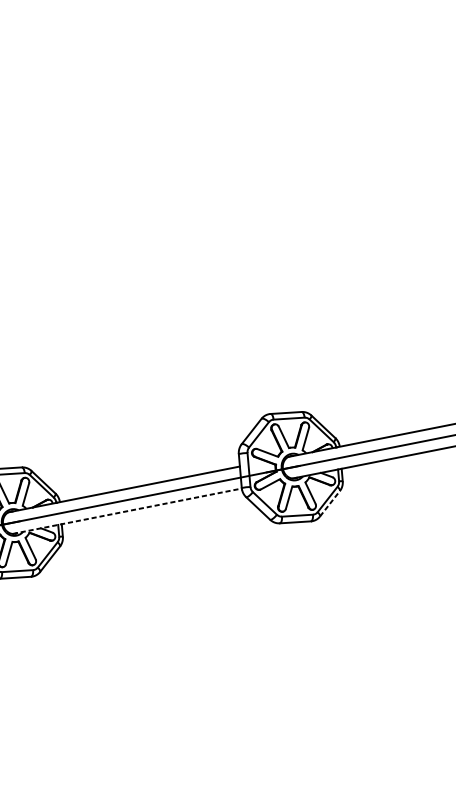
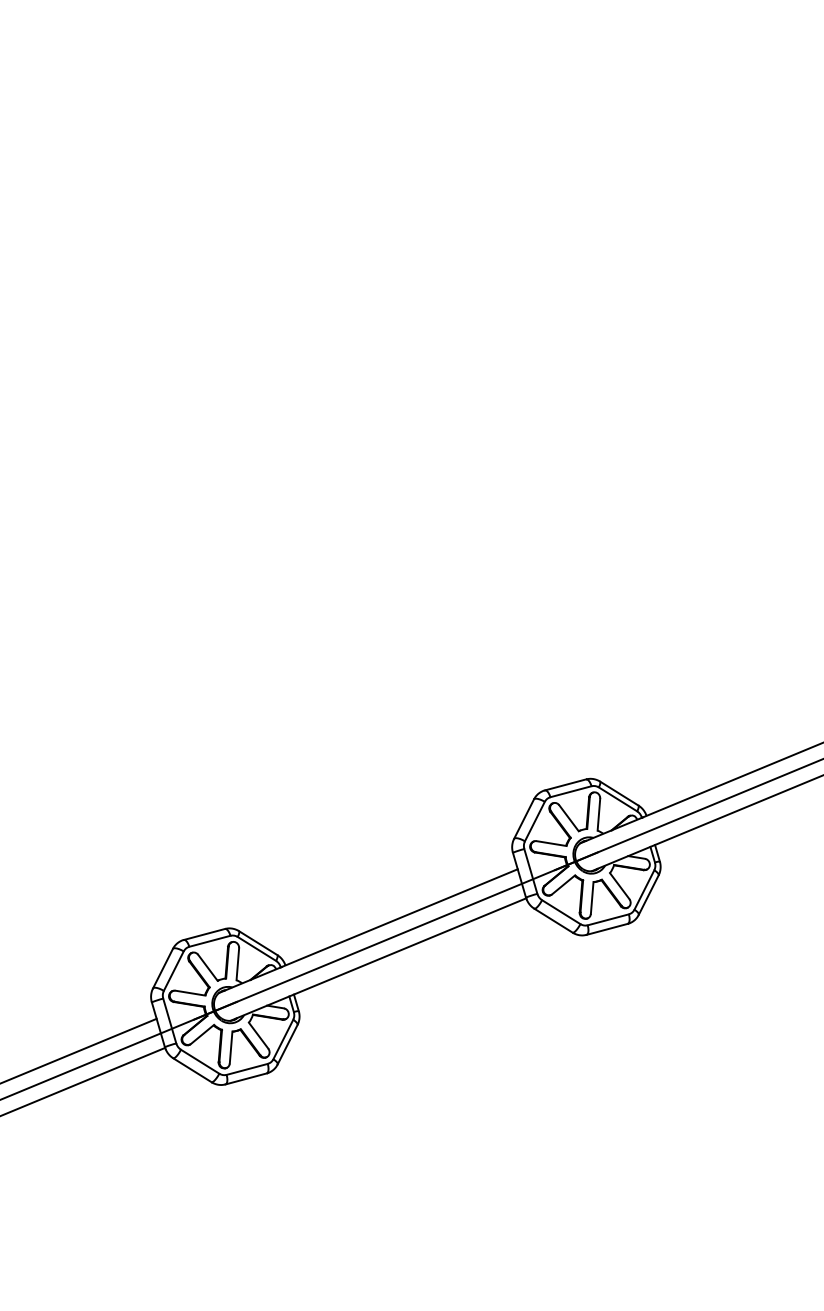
line: (329, 503) -> (648, 894), dashed -> solid
line: (127, 511) -> (378, 959), dashed -> solid

